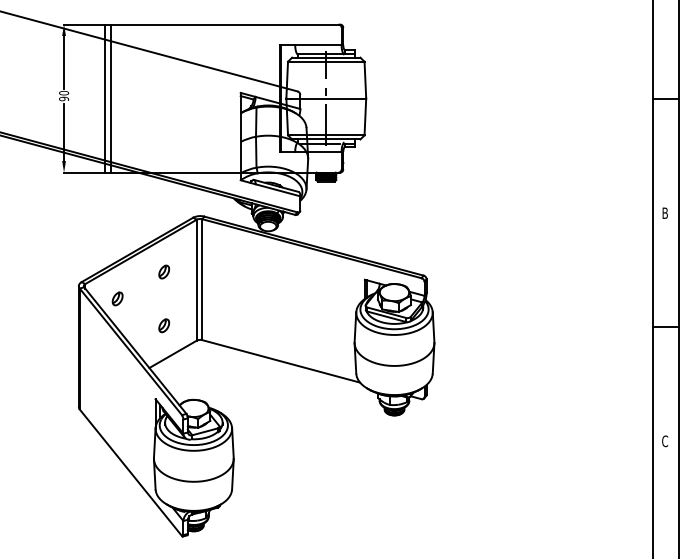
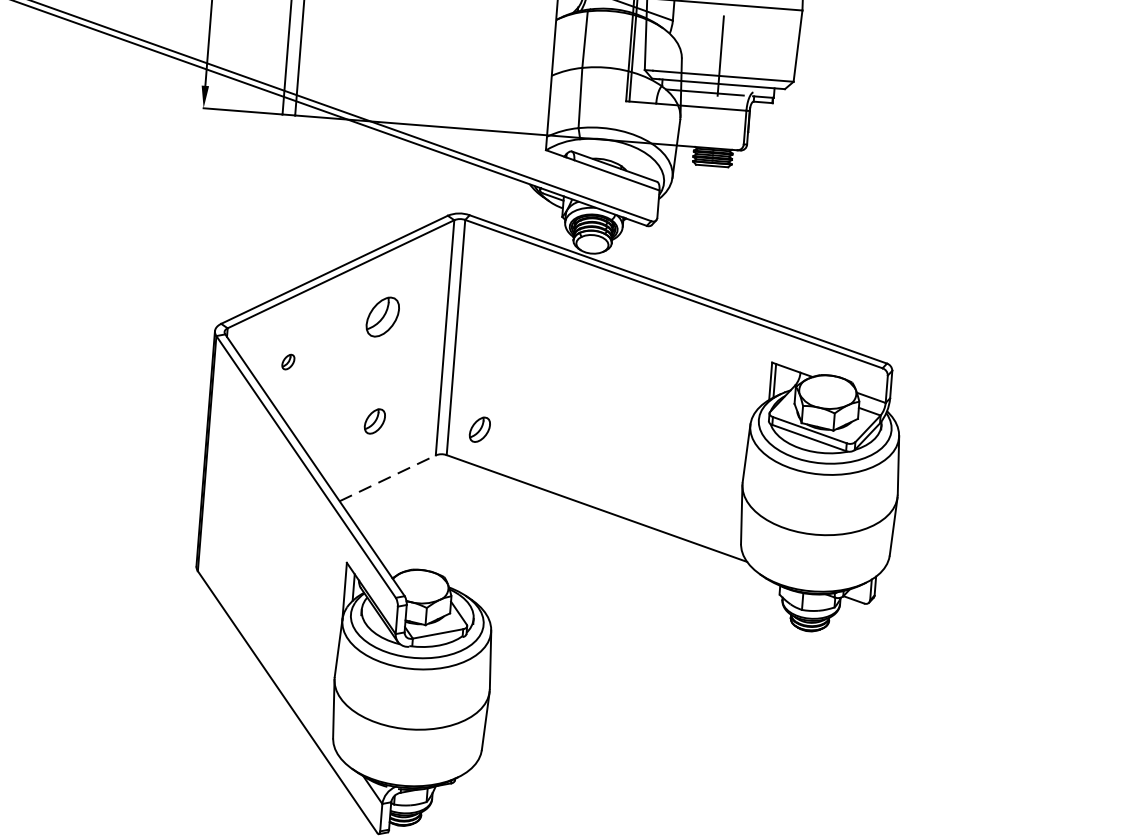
part: (164, 271) -> (383, 315), size x1.6
part: (117, 298) -> (288, 361), size x0.6
part: (218, 325) -> (480, 429), added
line: (173, 354) -> (388, 478), solid -> dashed

